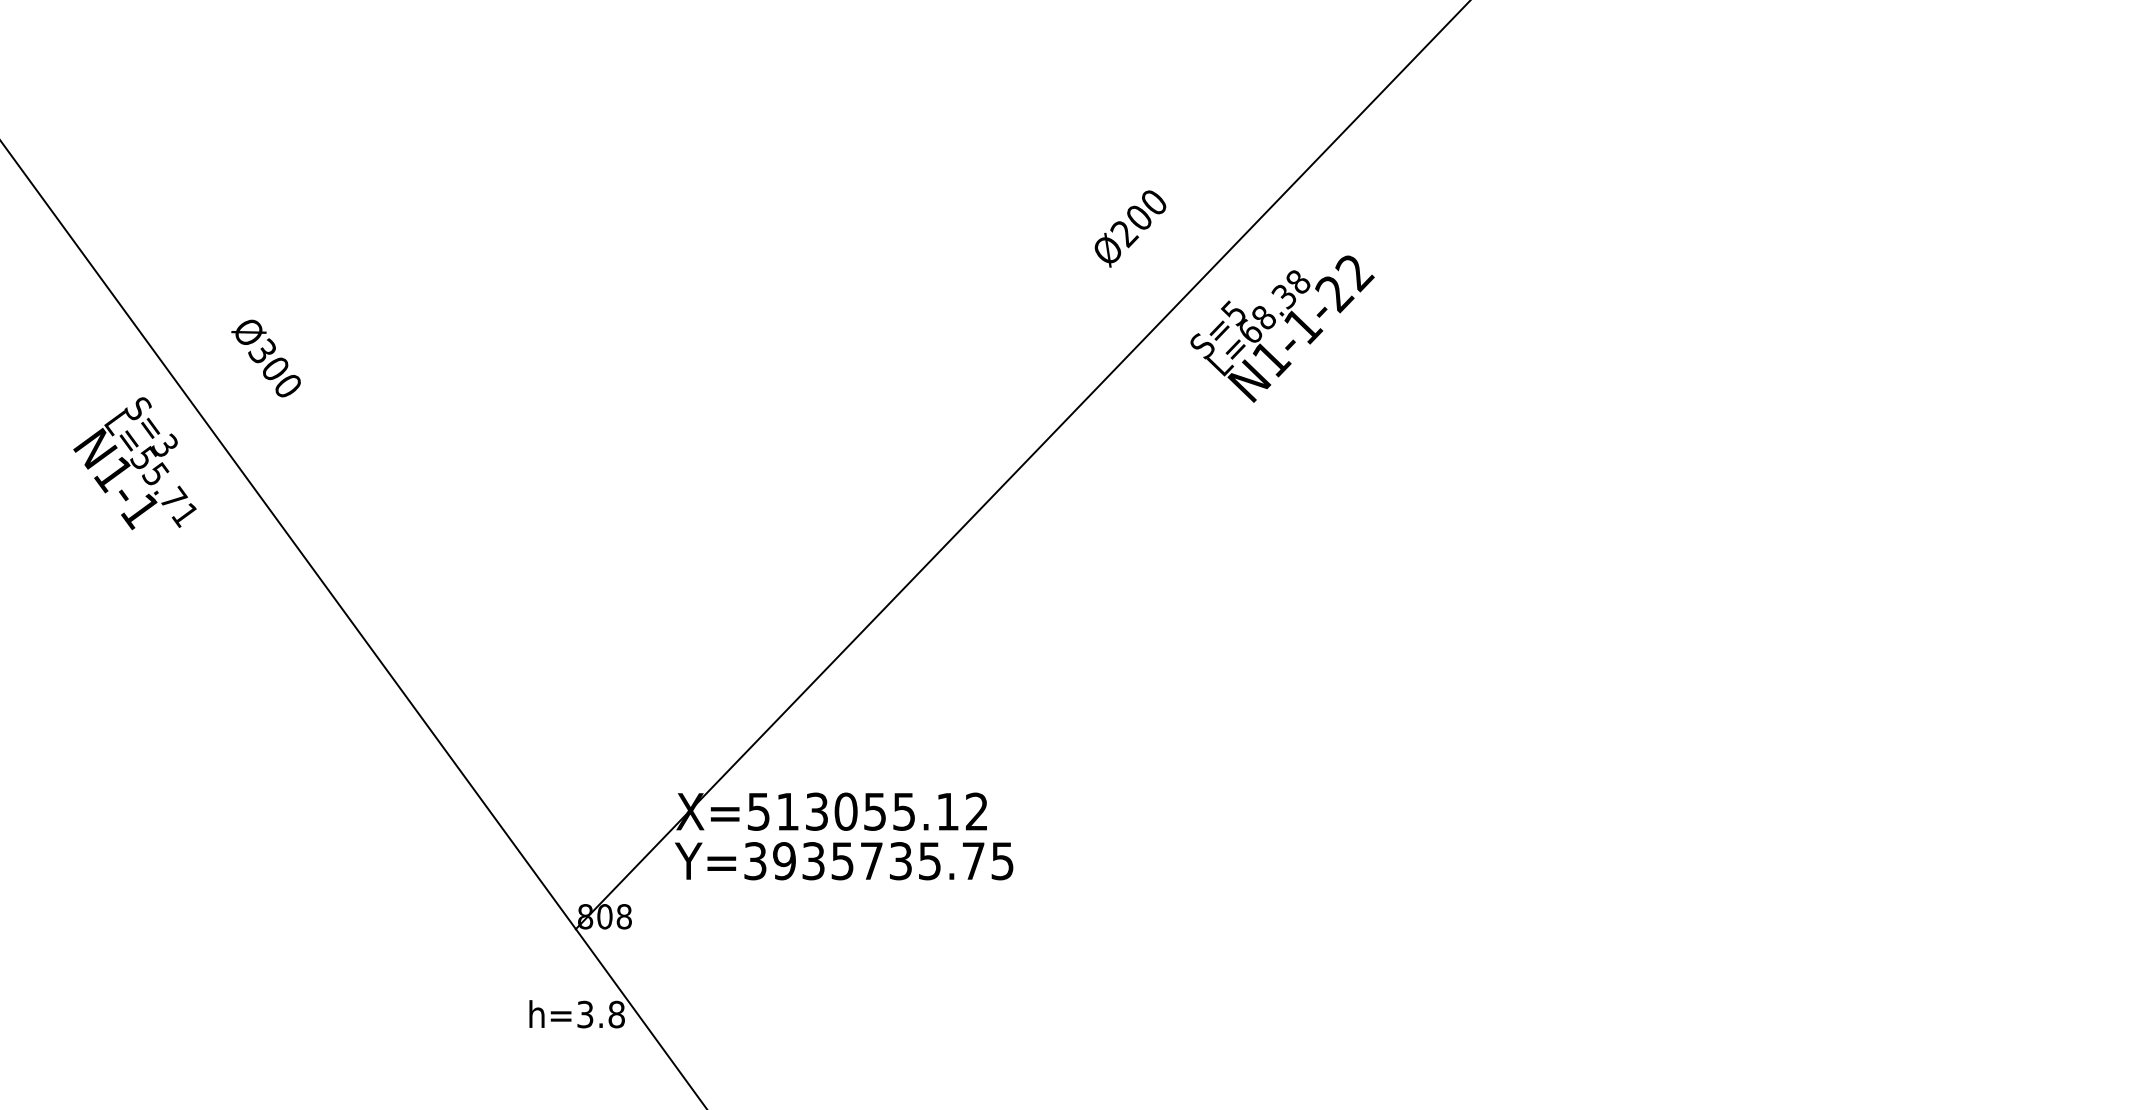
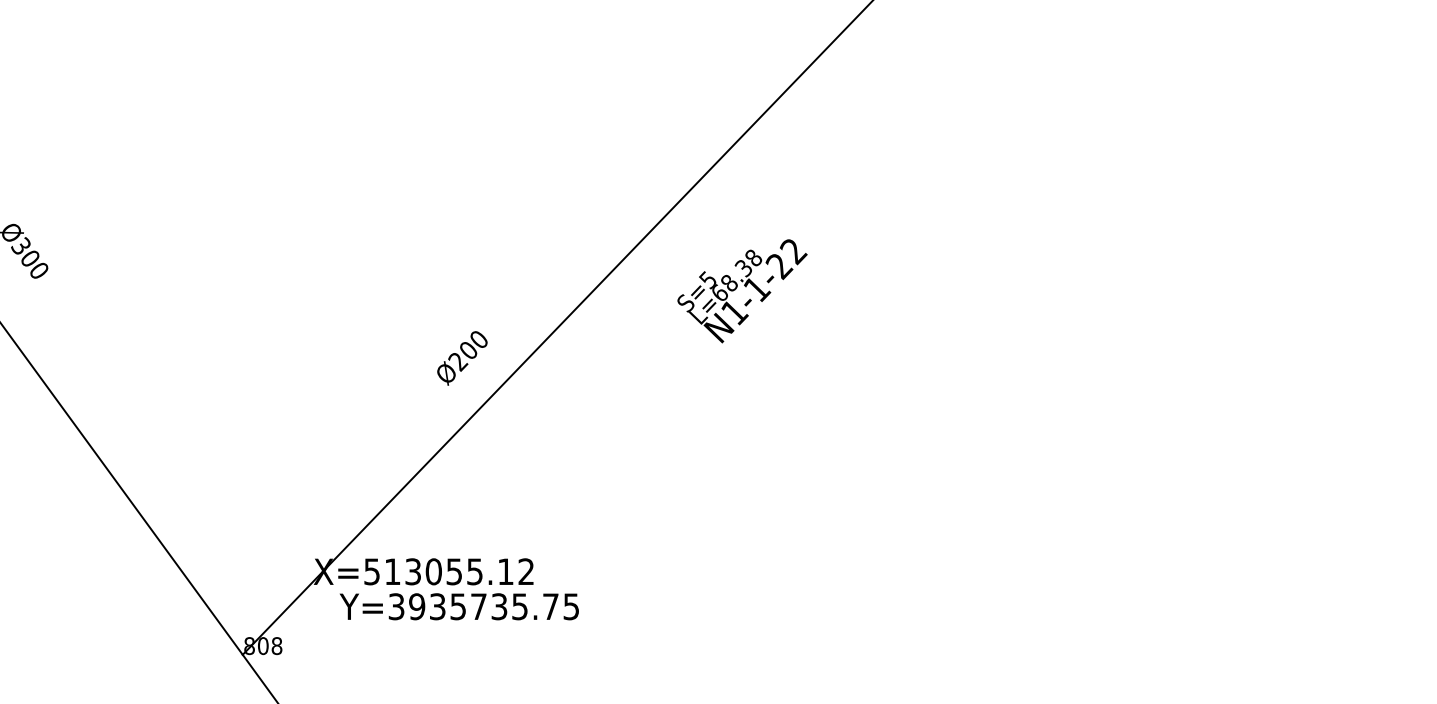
text: (1130, 228) -> (462, 358), moved
text: (1282, 328) -> (742, 290), moved
text: (844, 861) -> (459, 606), moved

